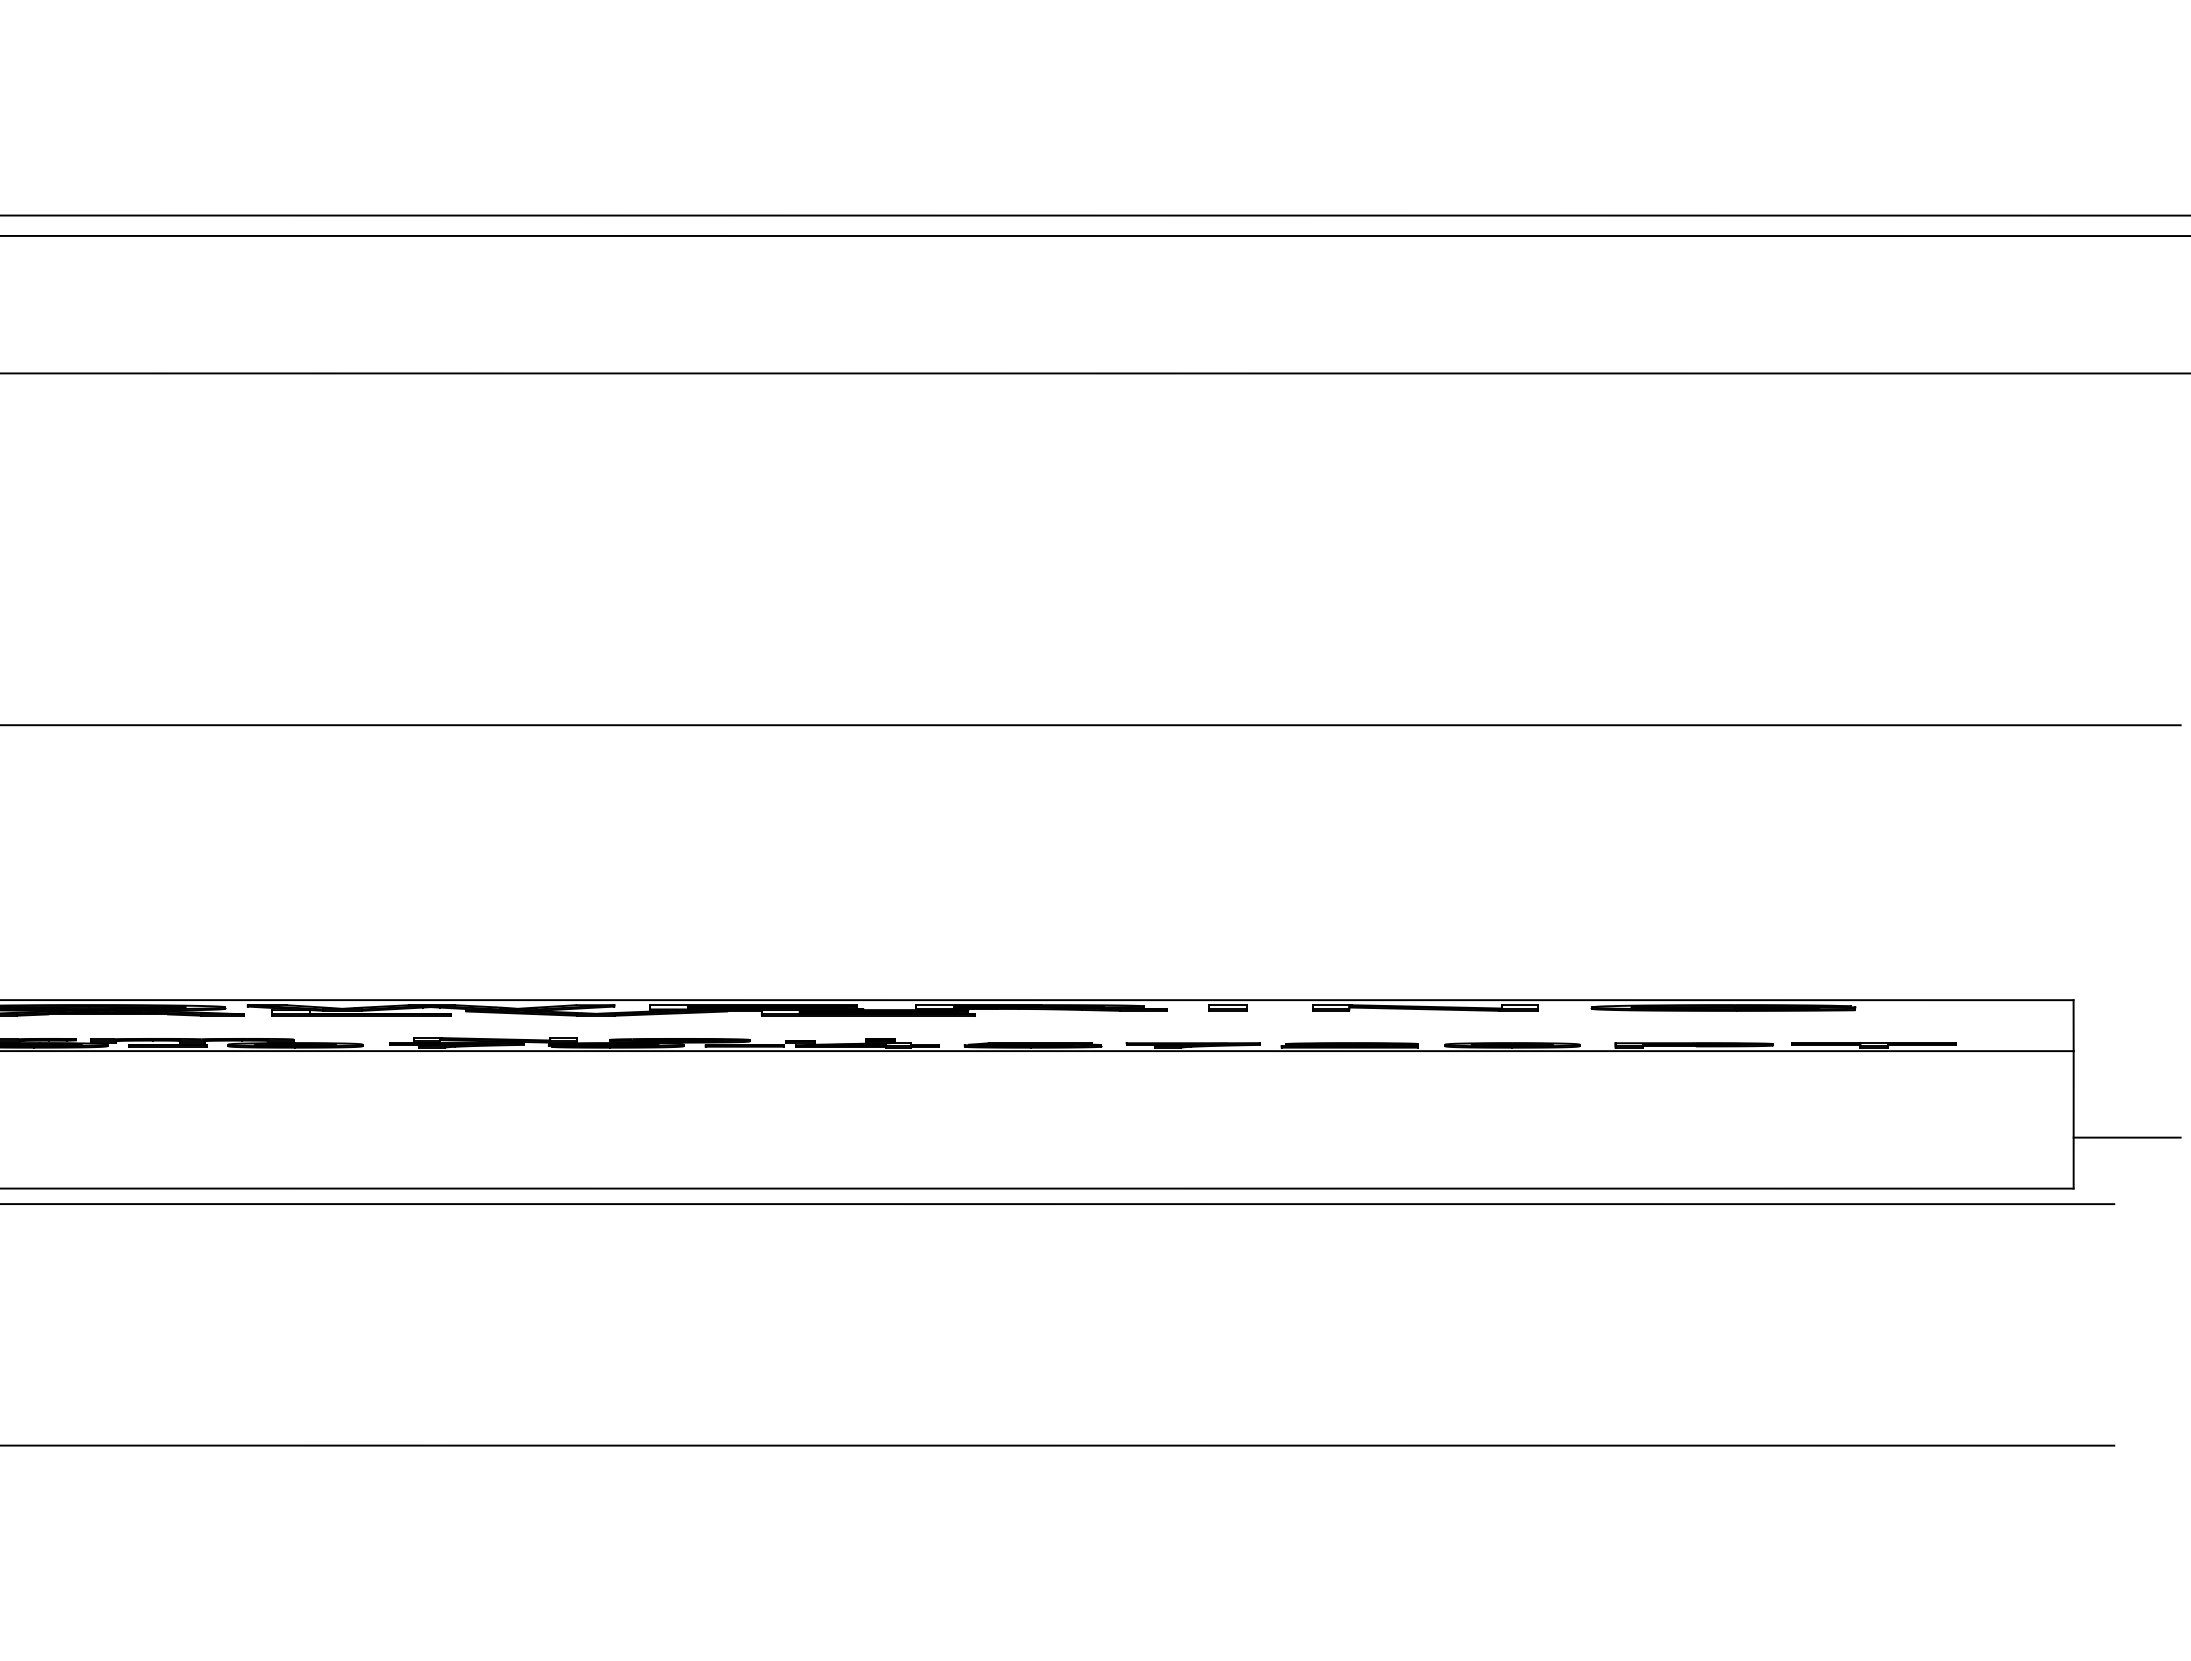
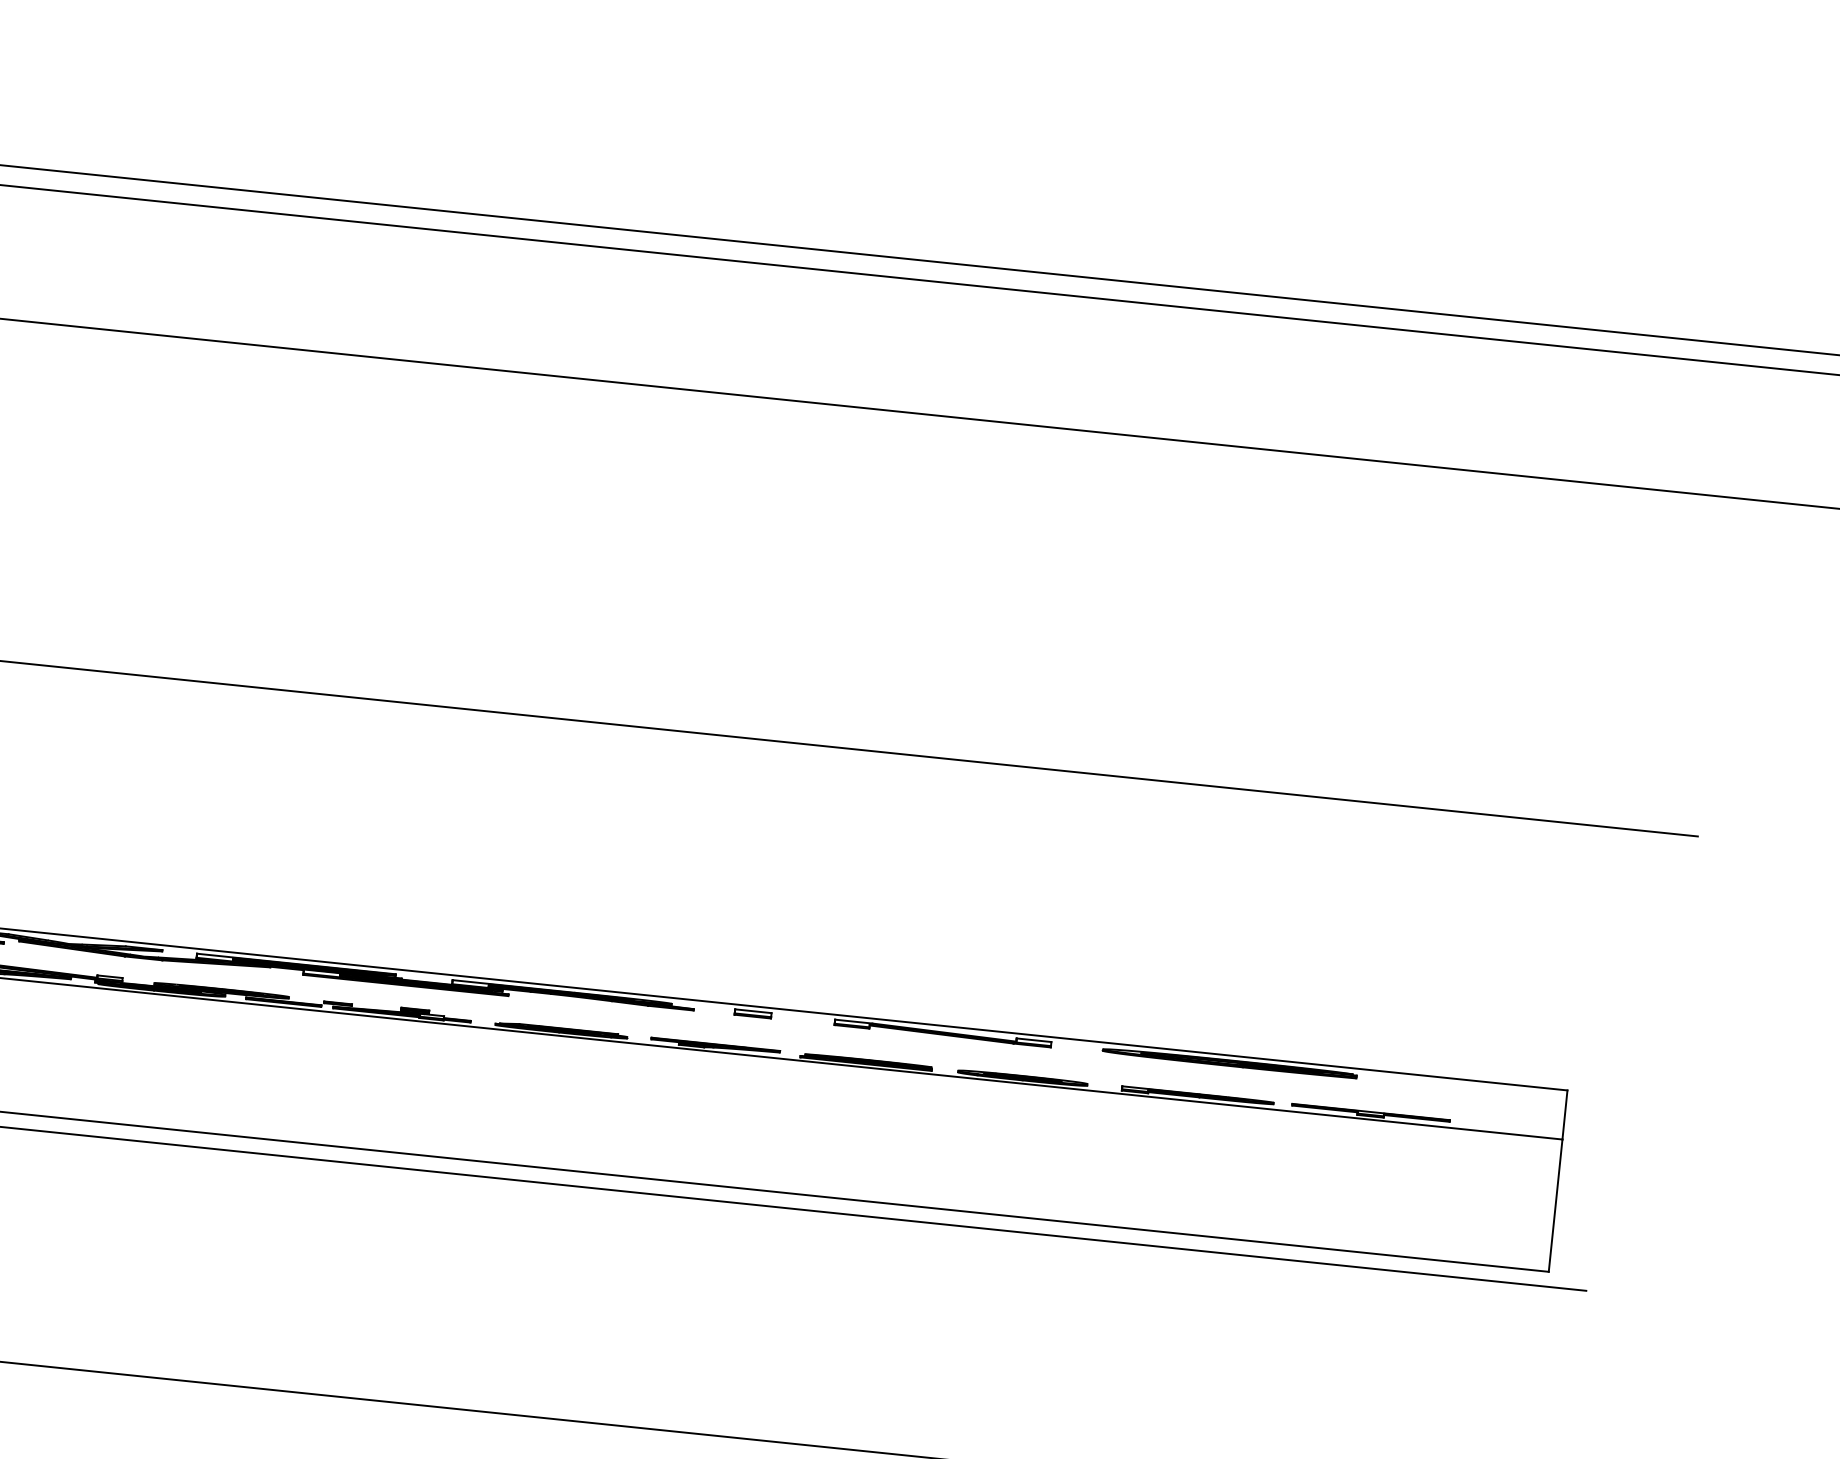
line: (2126, 1137) -> (1604, 1227), removed

